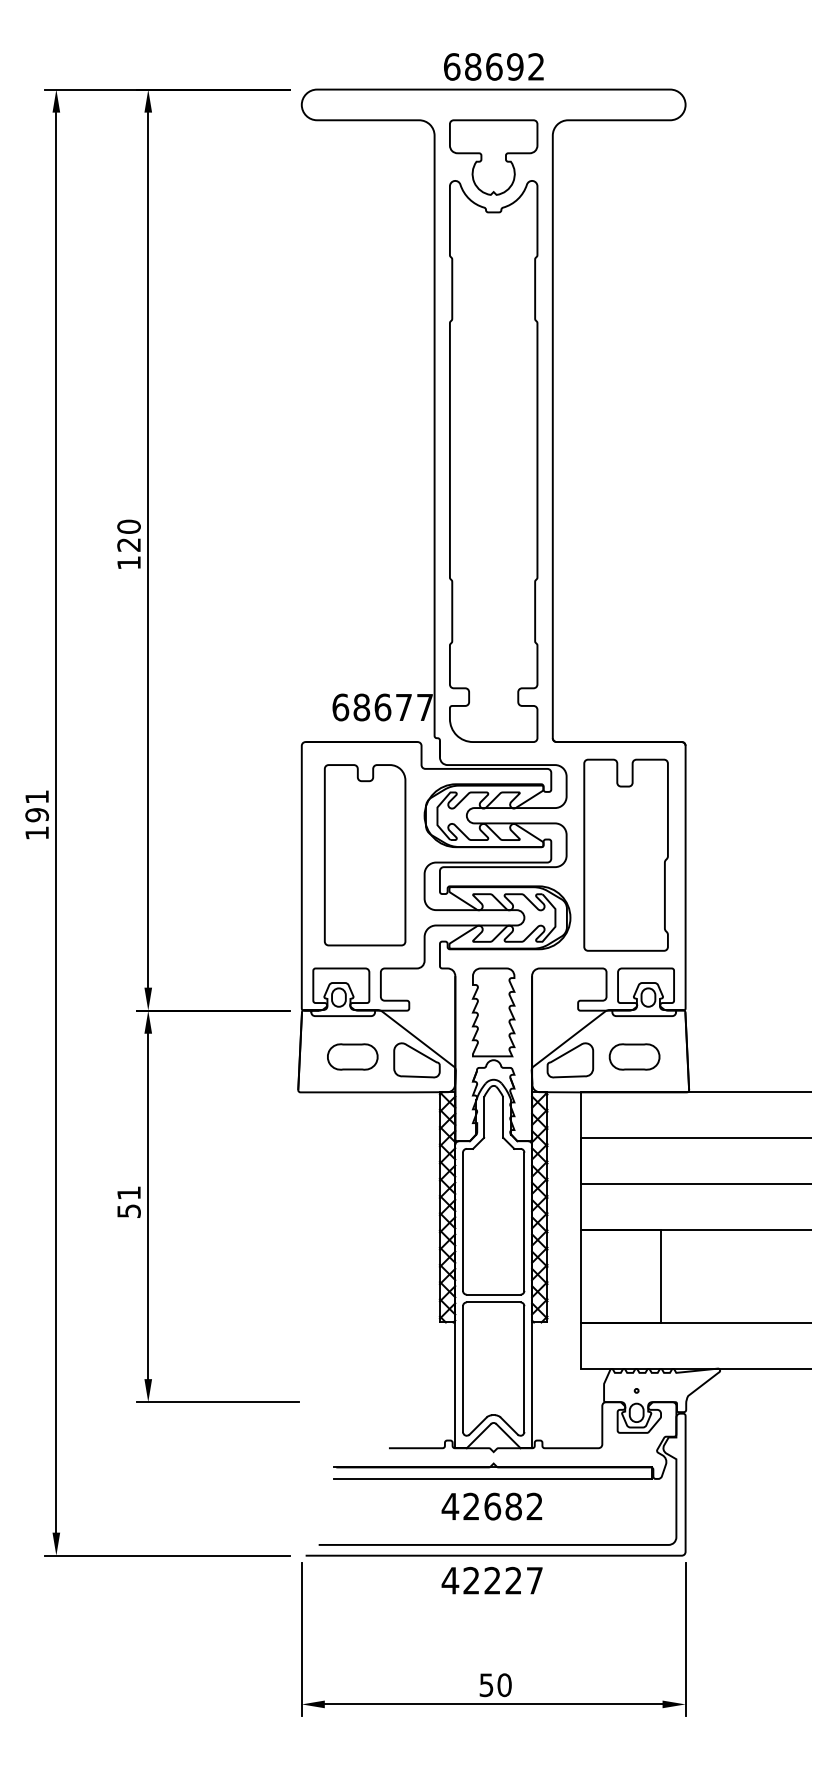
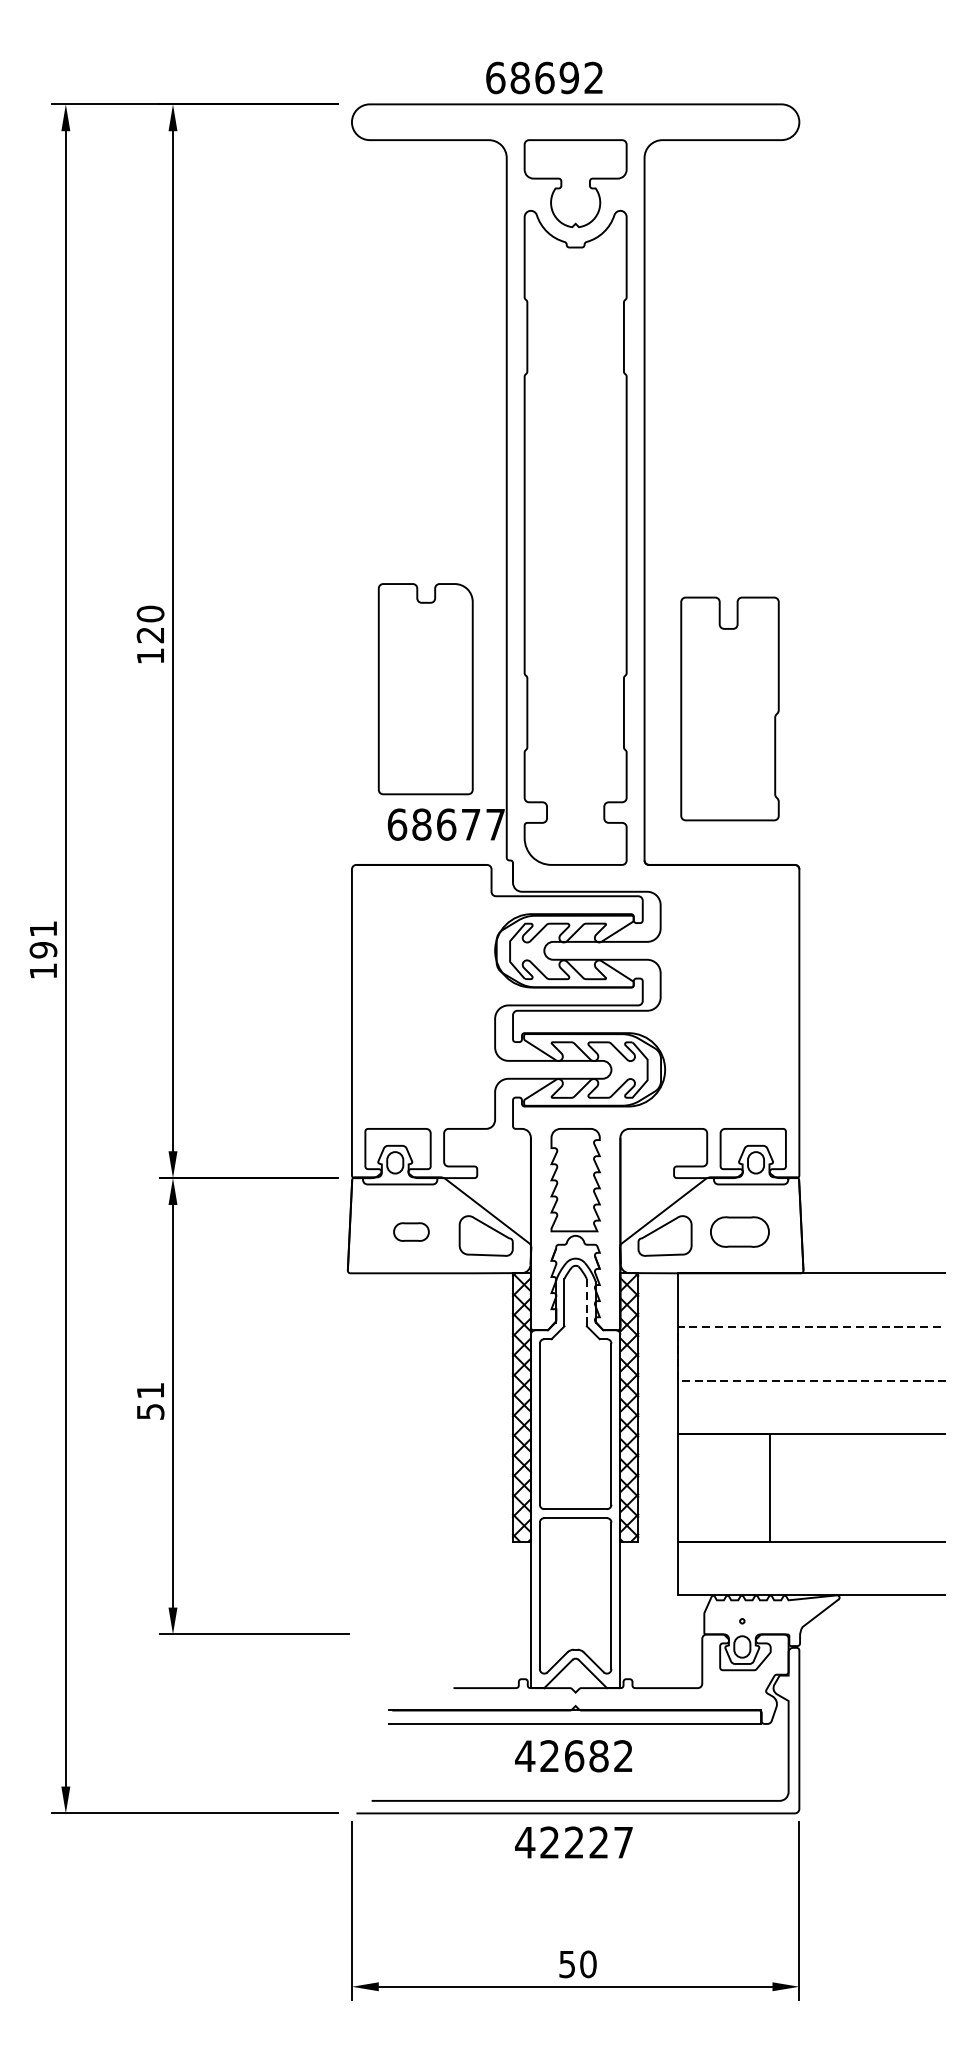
text: (493, 66) -> (543, 77), moved
part: (625, 854) -> (729, 708), moved
part: (364, 855) -> (425, 689), moved
part: (352, 1056) -> (411, 1231), size x0.6
line: (503, 1118) -> (587, 1303), solid -> dashed
line: (581, 1160) -> (678, 1352), solid -> dashed

